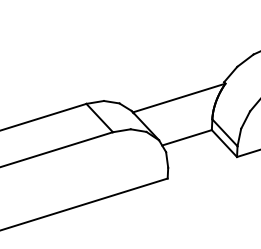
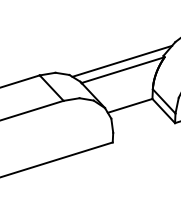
line: (177, 88) -> (121, 61), added

